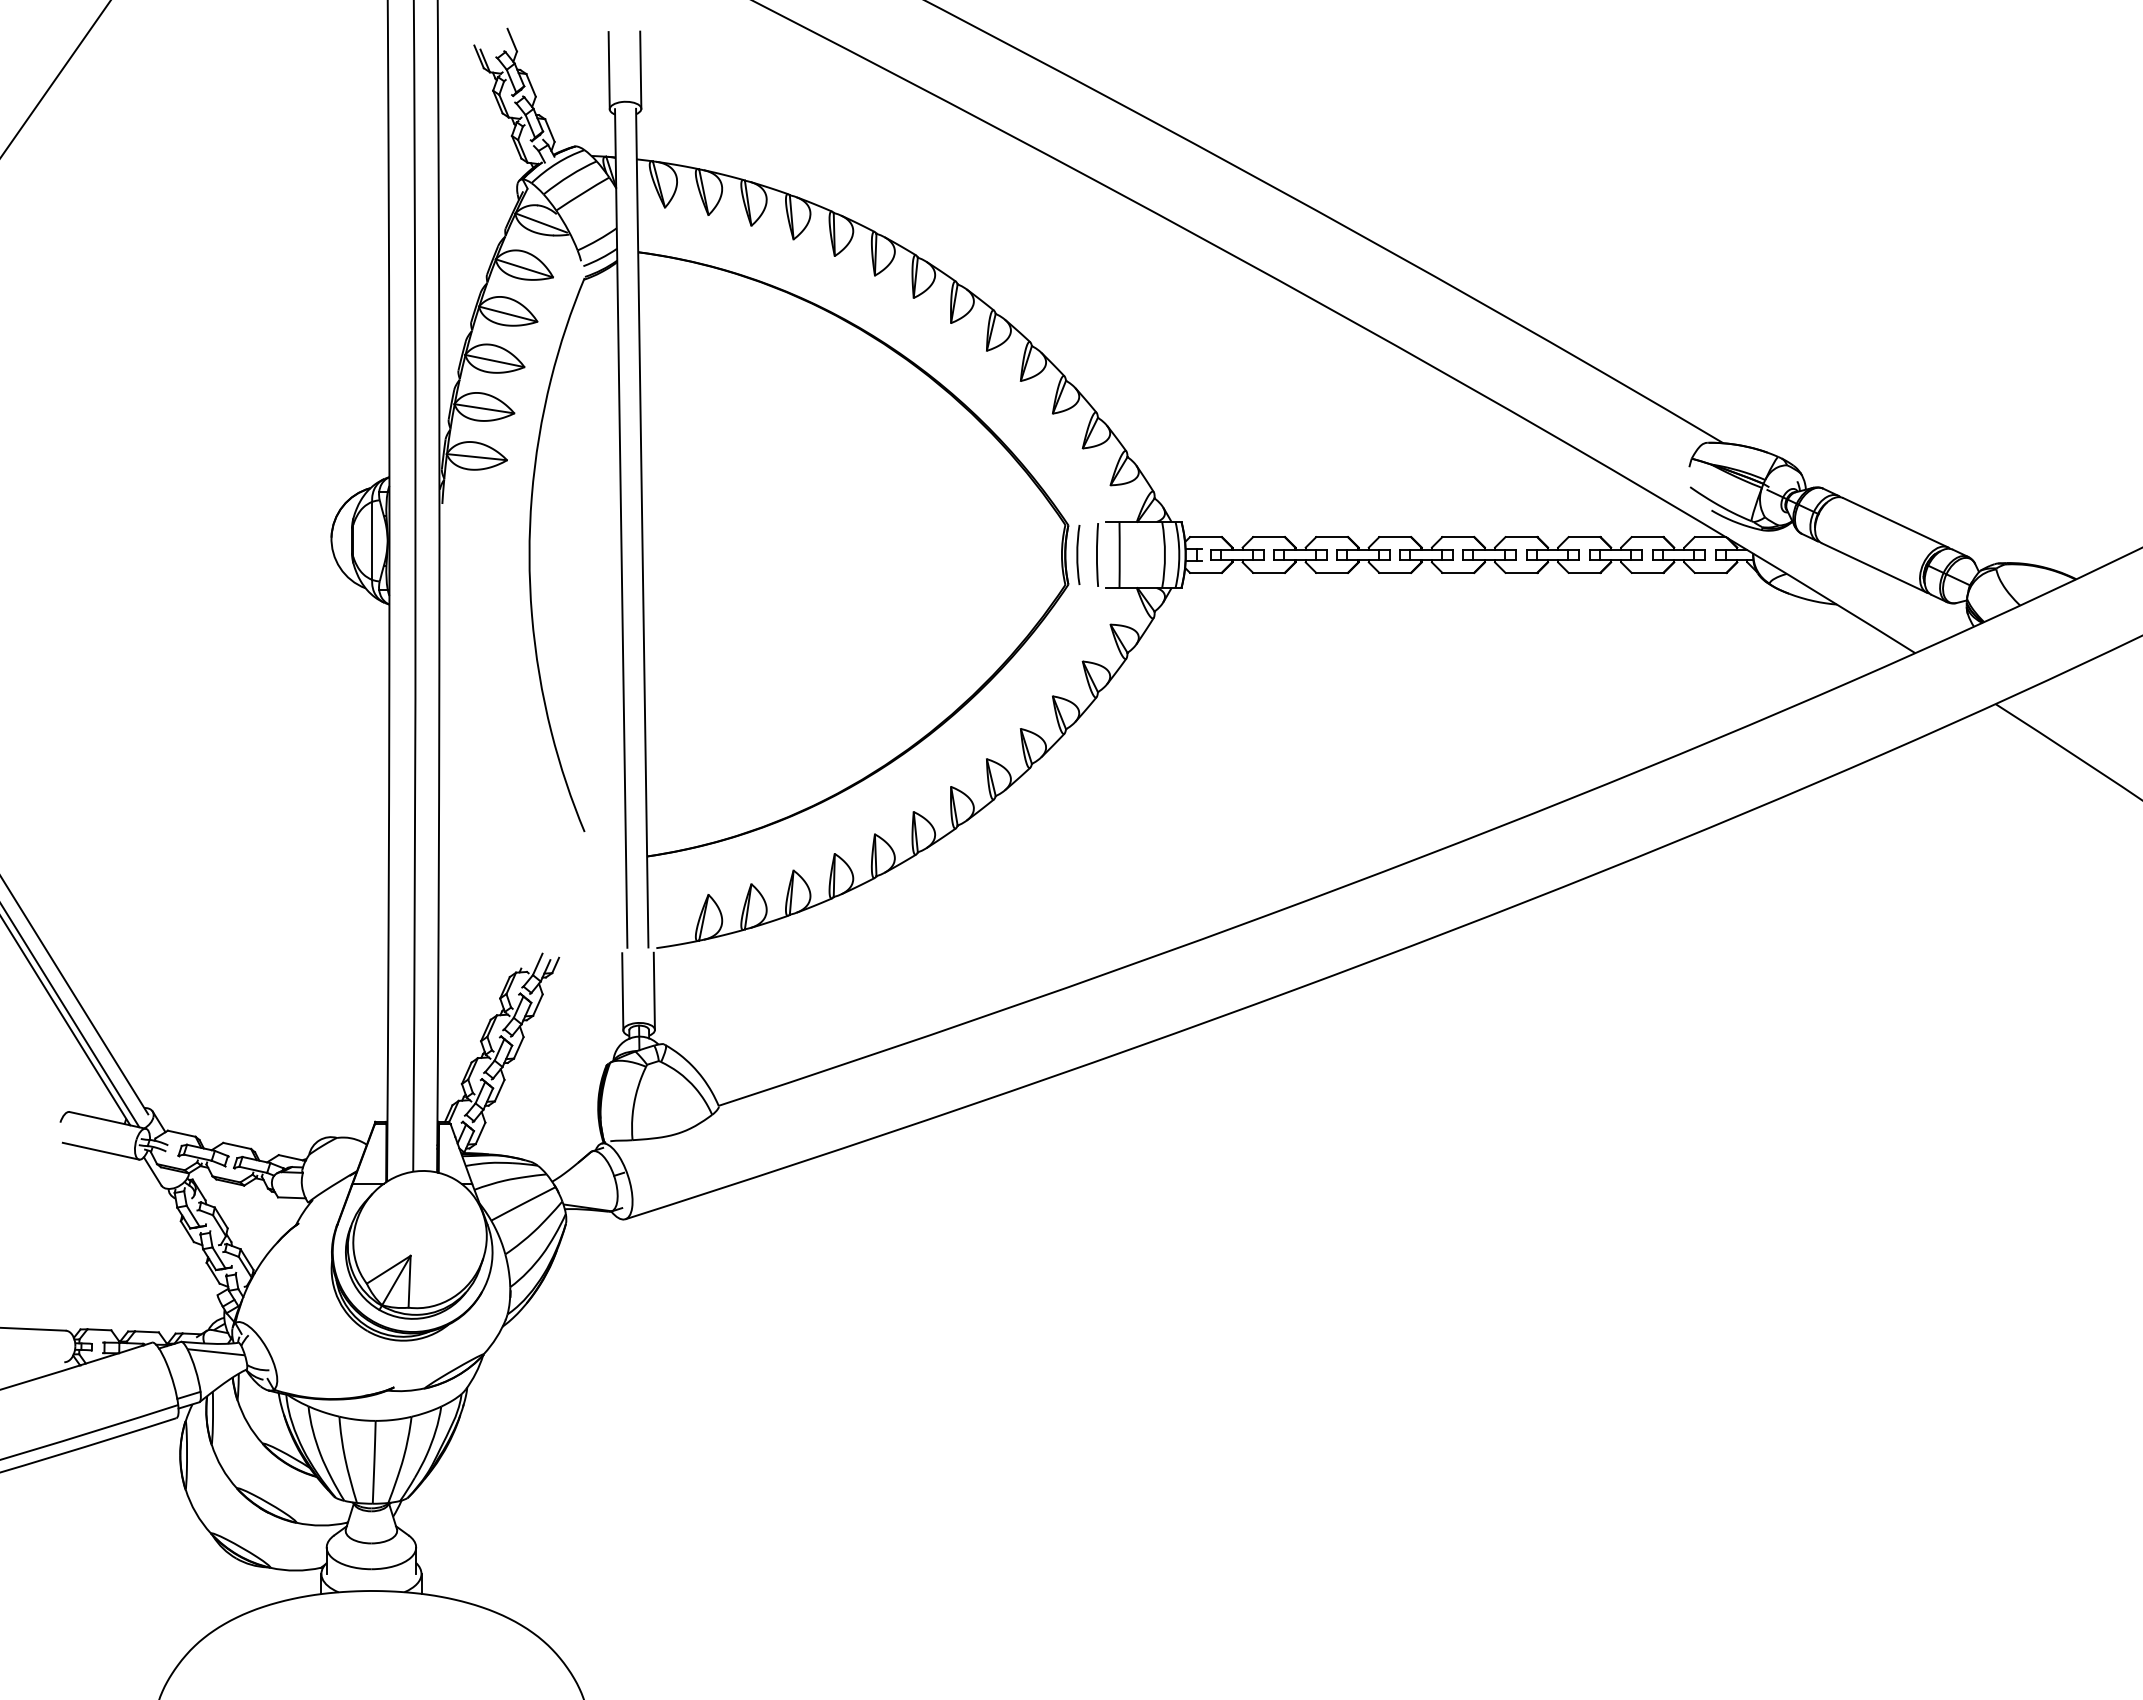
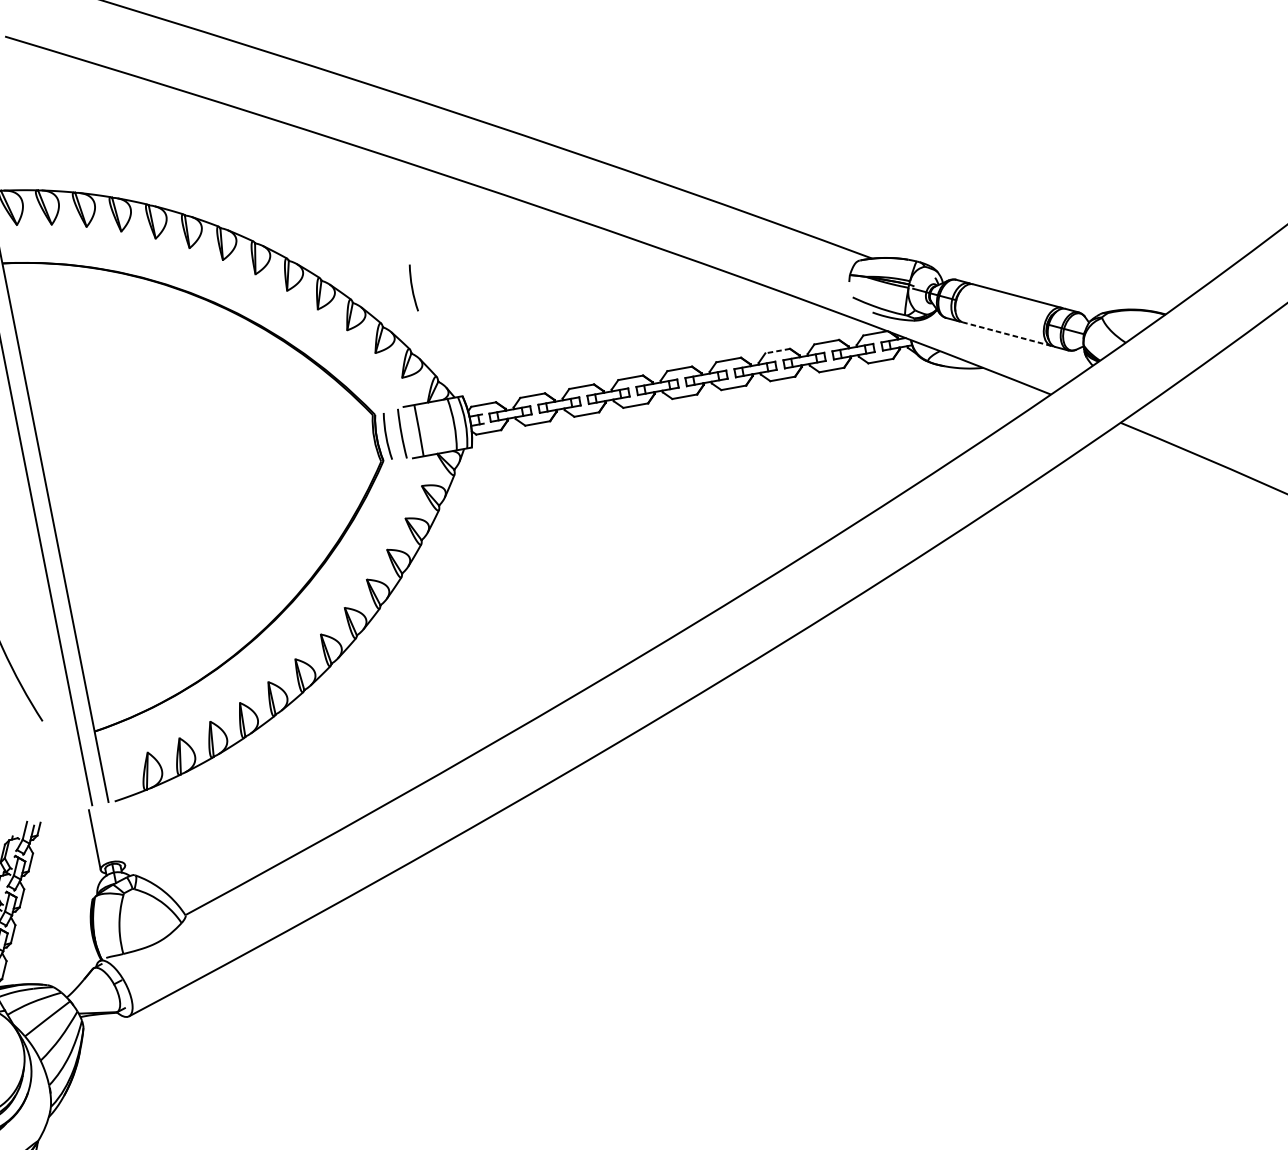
curve: (1144, 375) -> (413, 287), added
line: (1584, 537) -> (777, 351), solid -> dashed
line: (1874, 567) -> (1007, 333), solid -> dashed
line: (653, 990) -> (118, 834), removed

